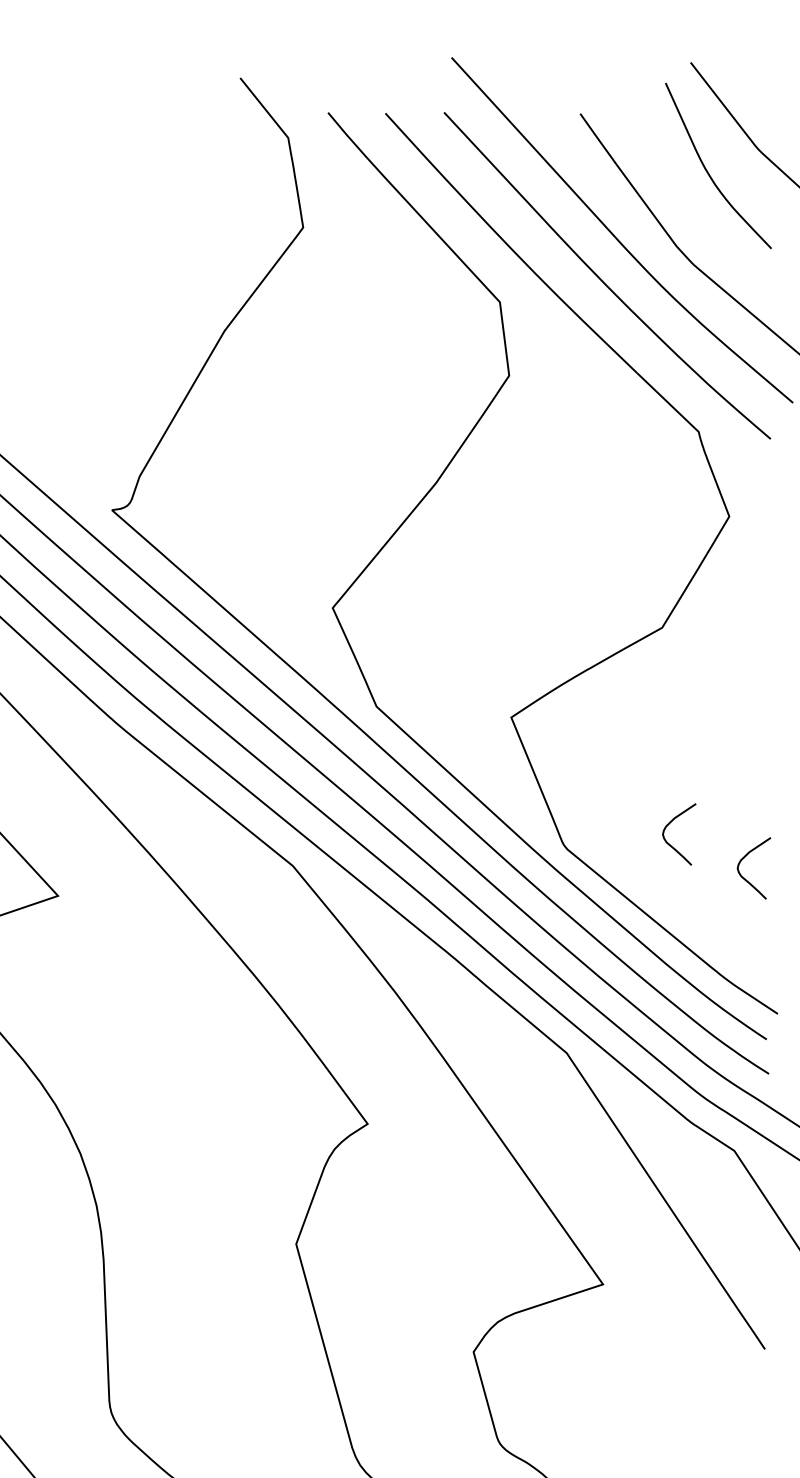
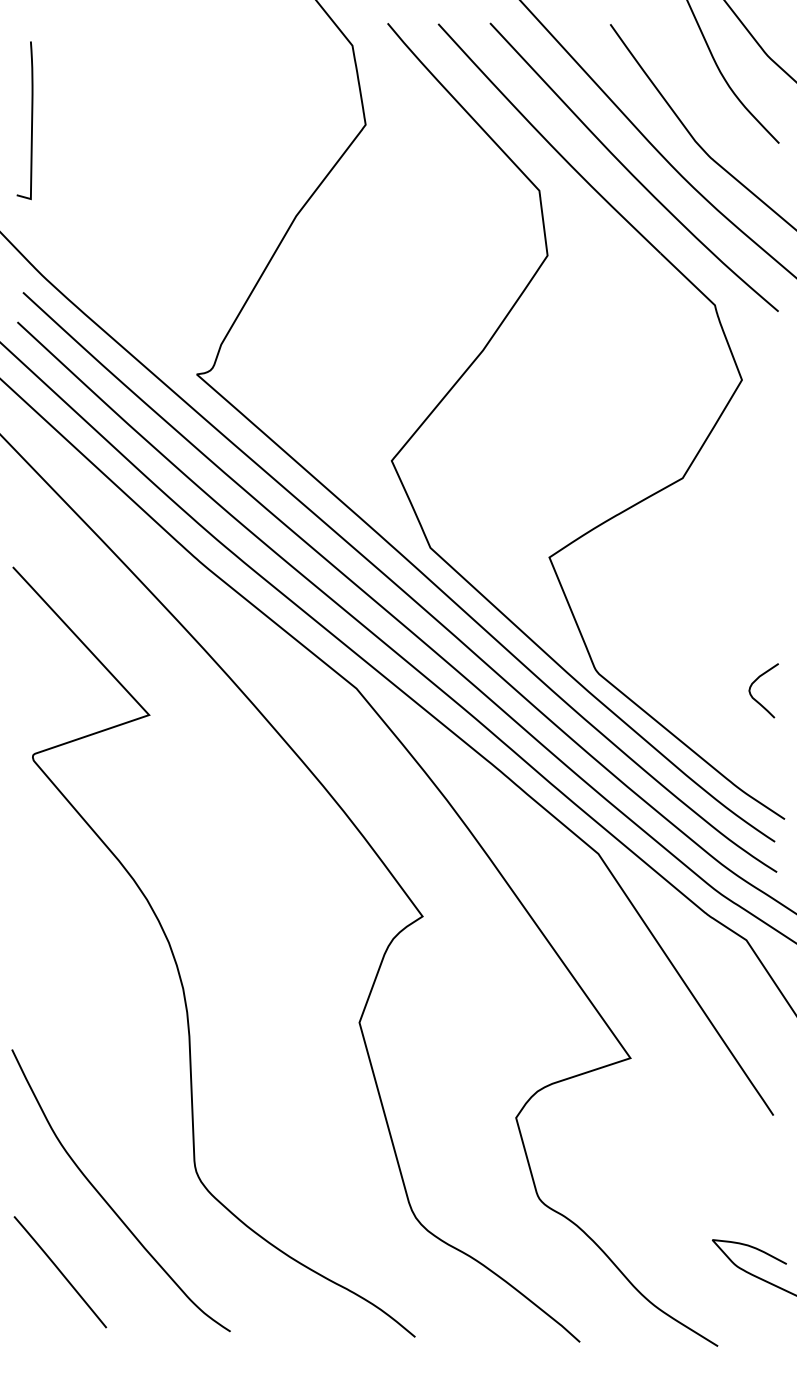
curve: (671, 844) -> (690, 669), removed

